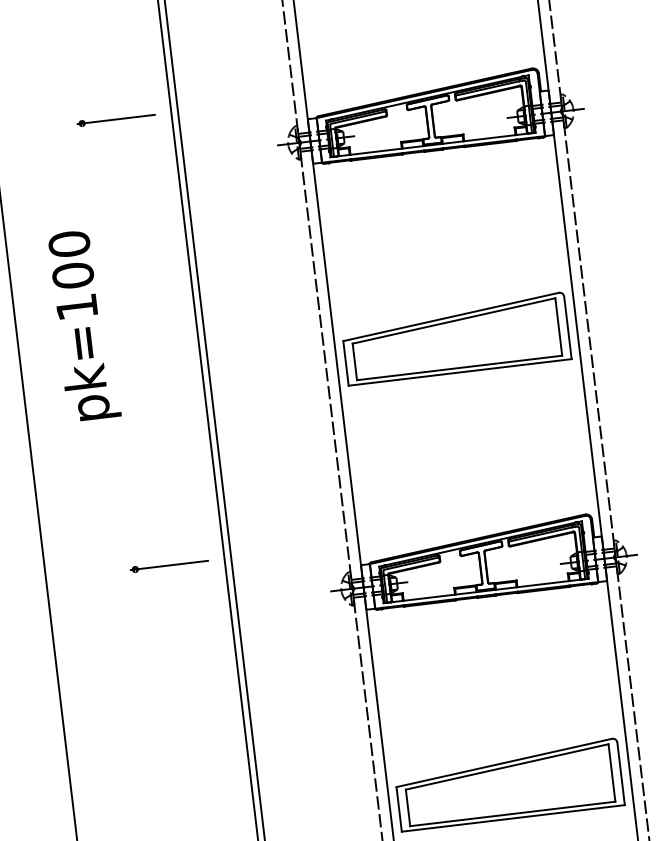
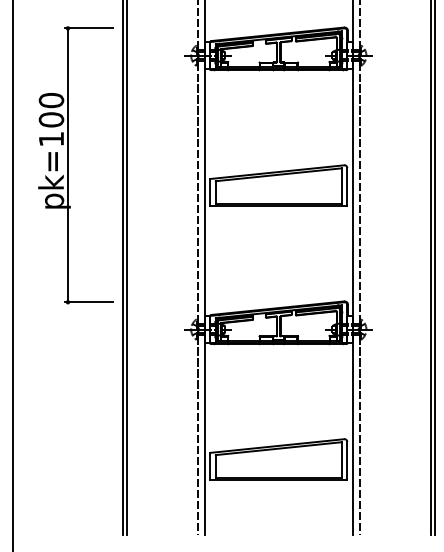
line: (108, 346) -> (67, 165), added

